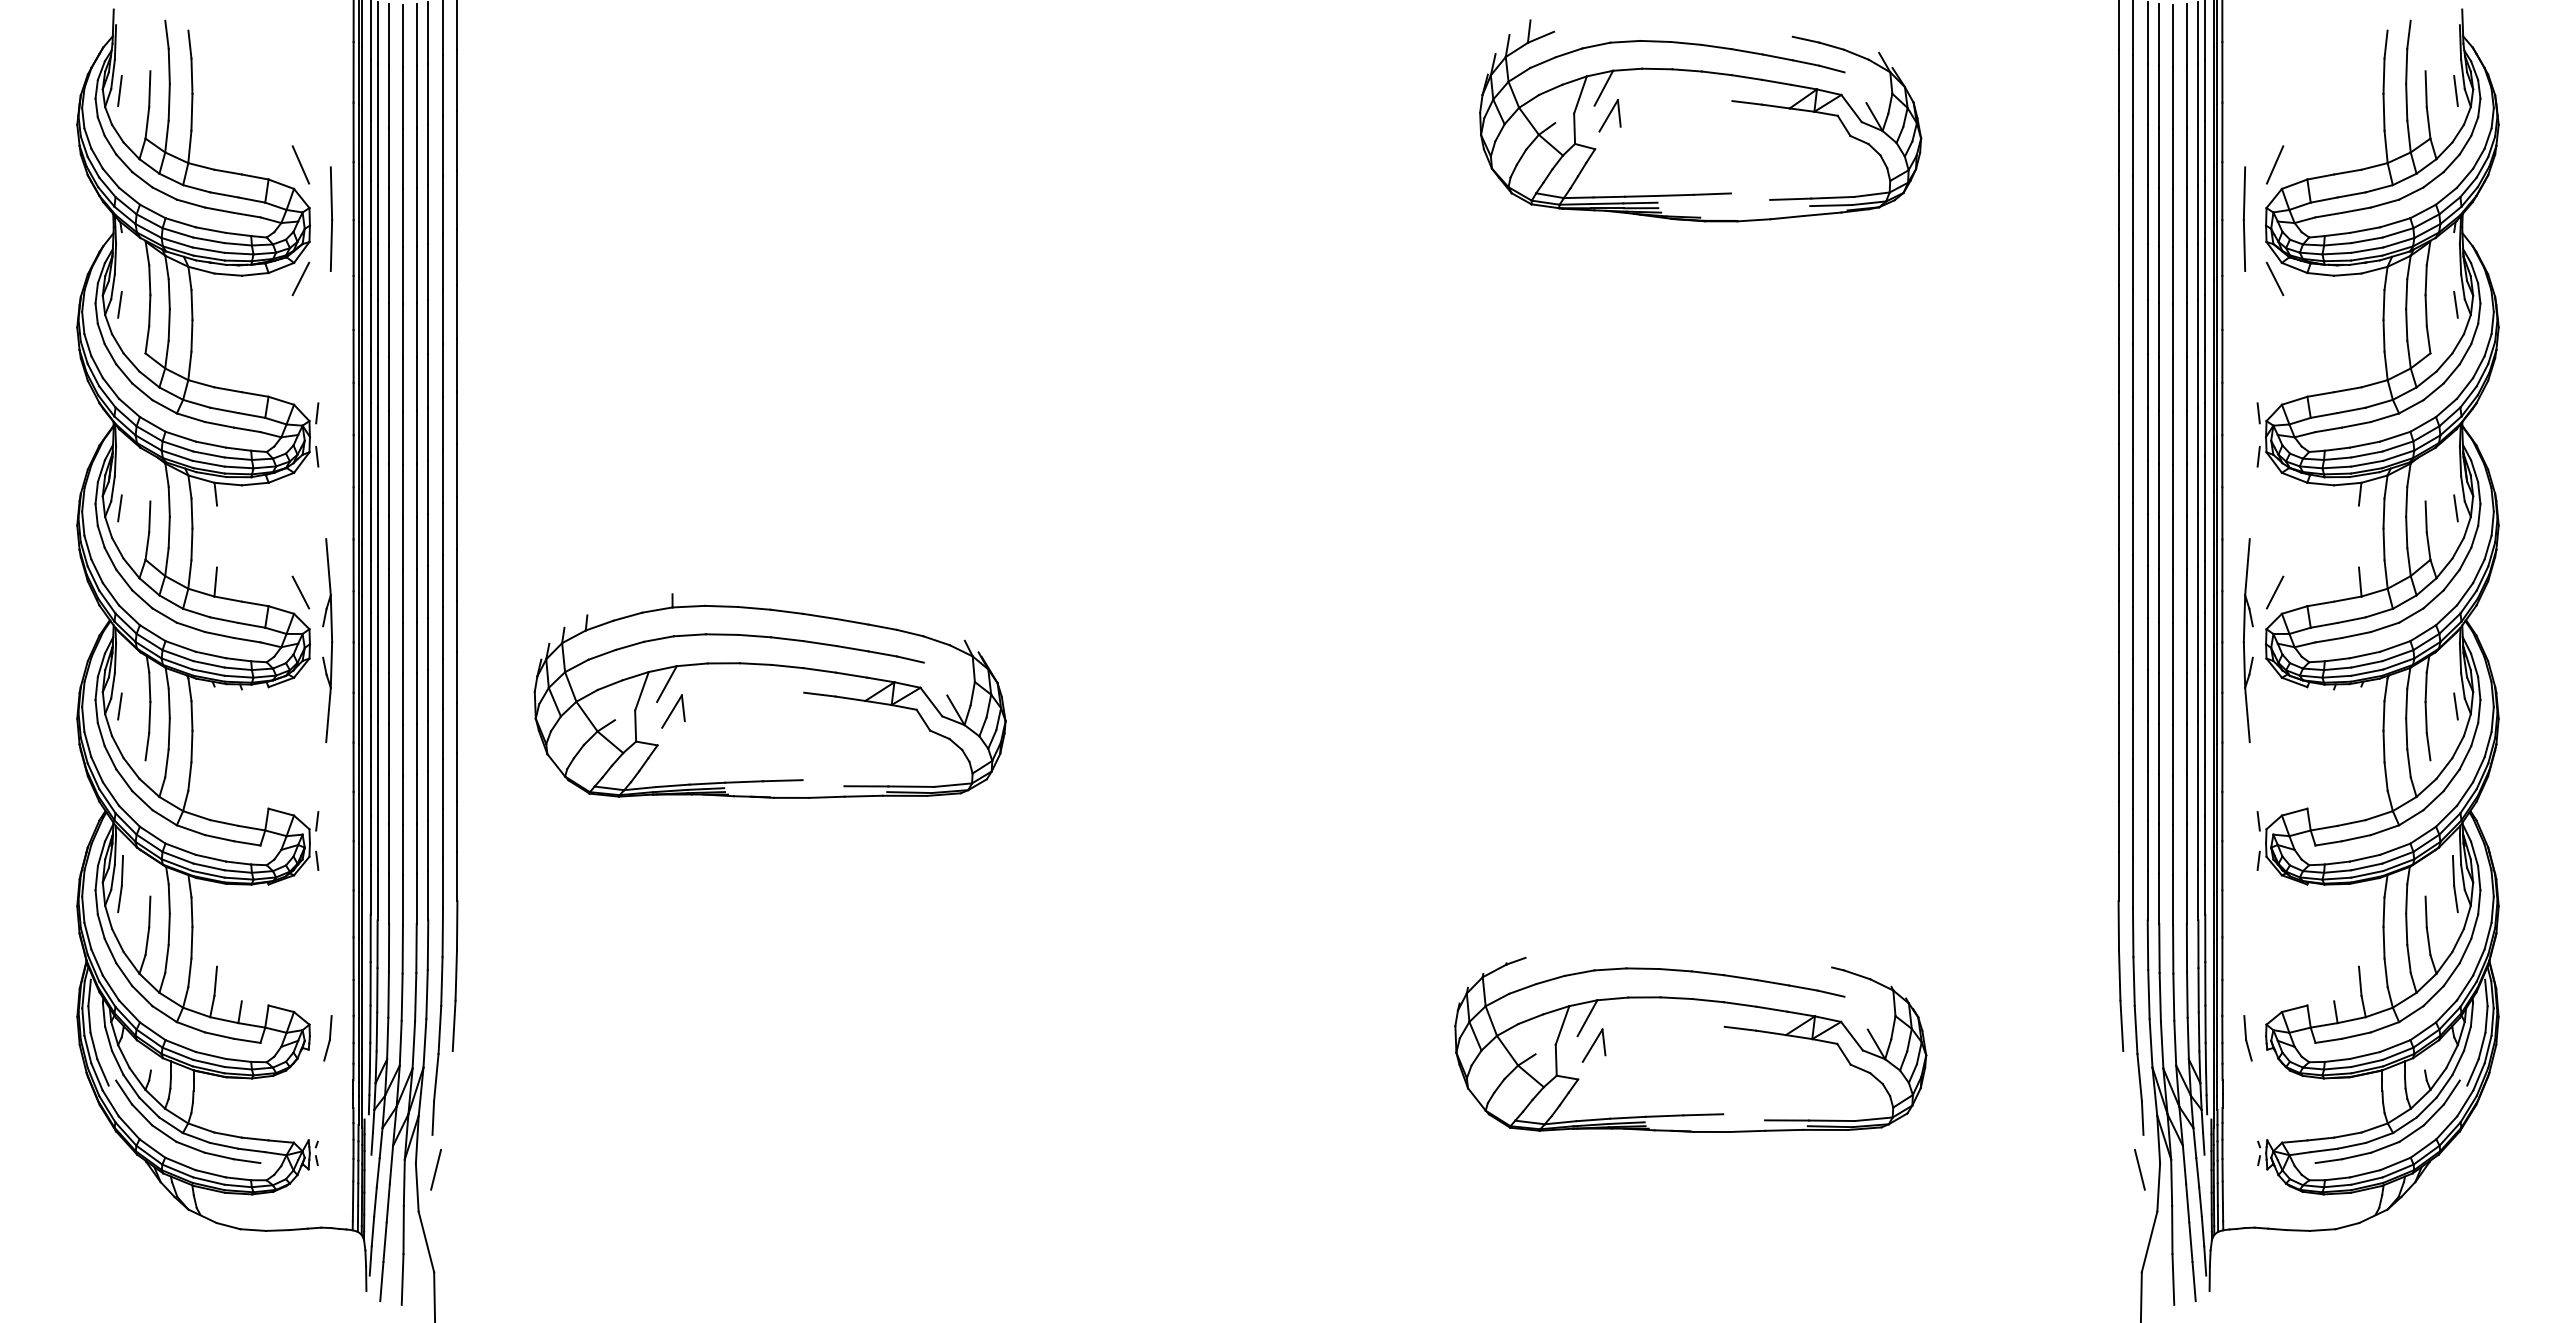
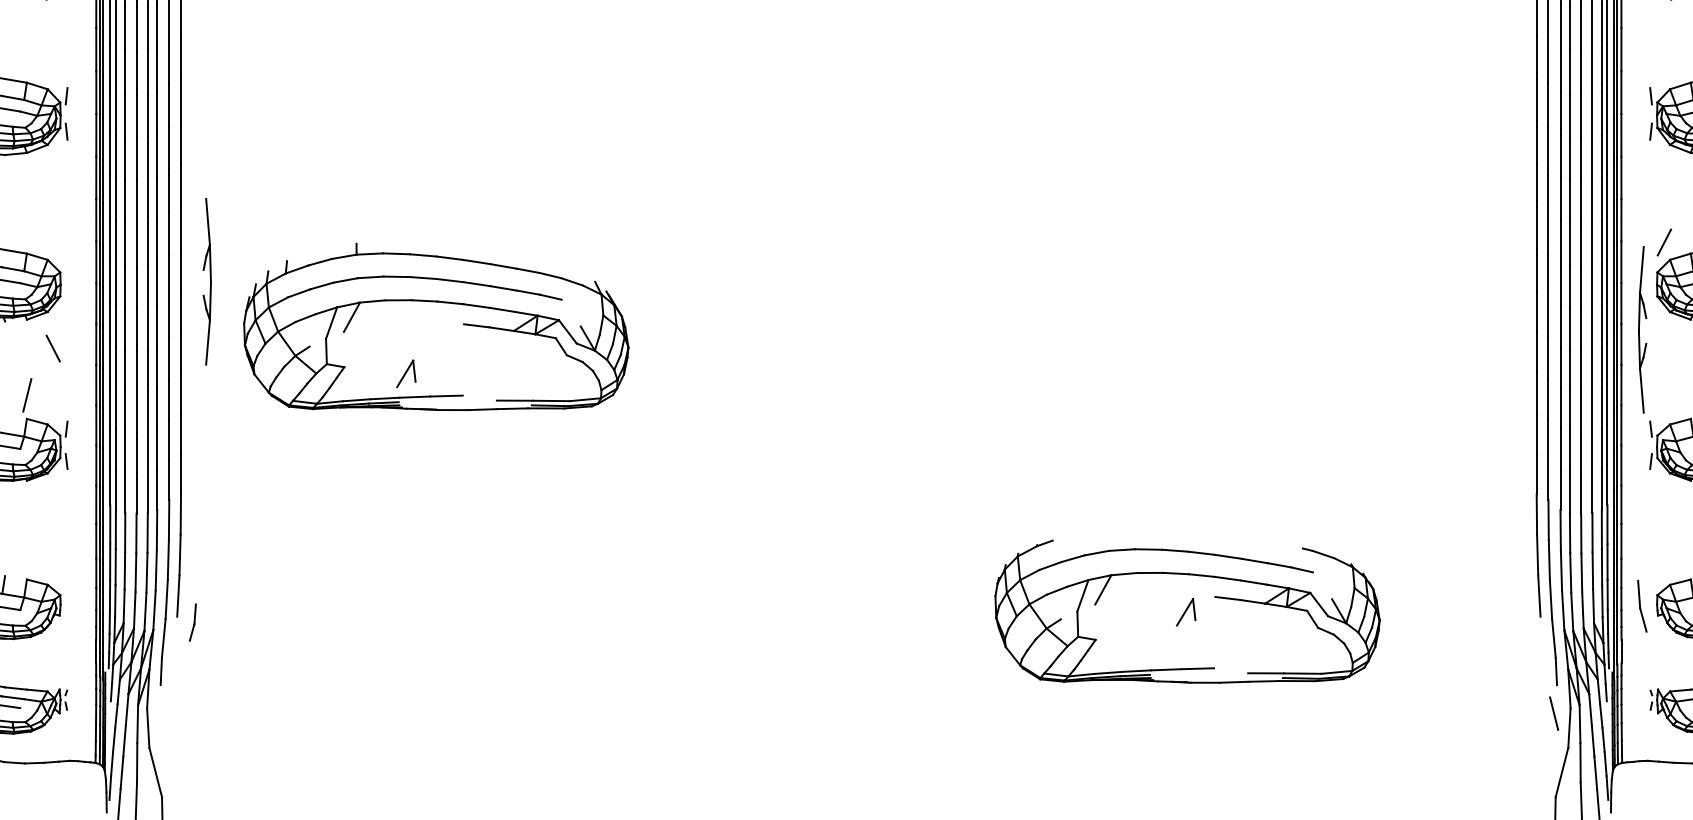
line: (300, 592) -> (52, 348), moved
part: (327, 640) -> (207, 281), moved
part: (2247, 640) -> (1641, 329), moved
part: (673, 711) -> (406, 373), moved
part: (327, 1038) -> (192, 622), moved
part: (2247, 1038) -> (1641, 606), size x1.4
part: (1593, 1045) -> (1185, 612), moved
line: (435, 1169) -> (26, 395), moved

